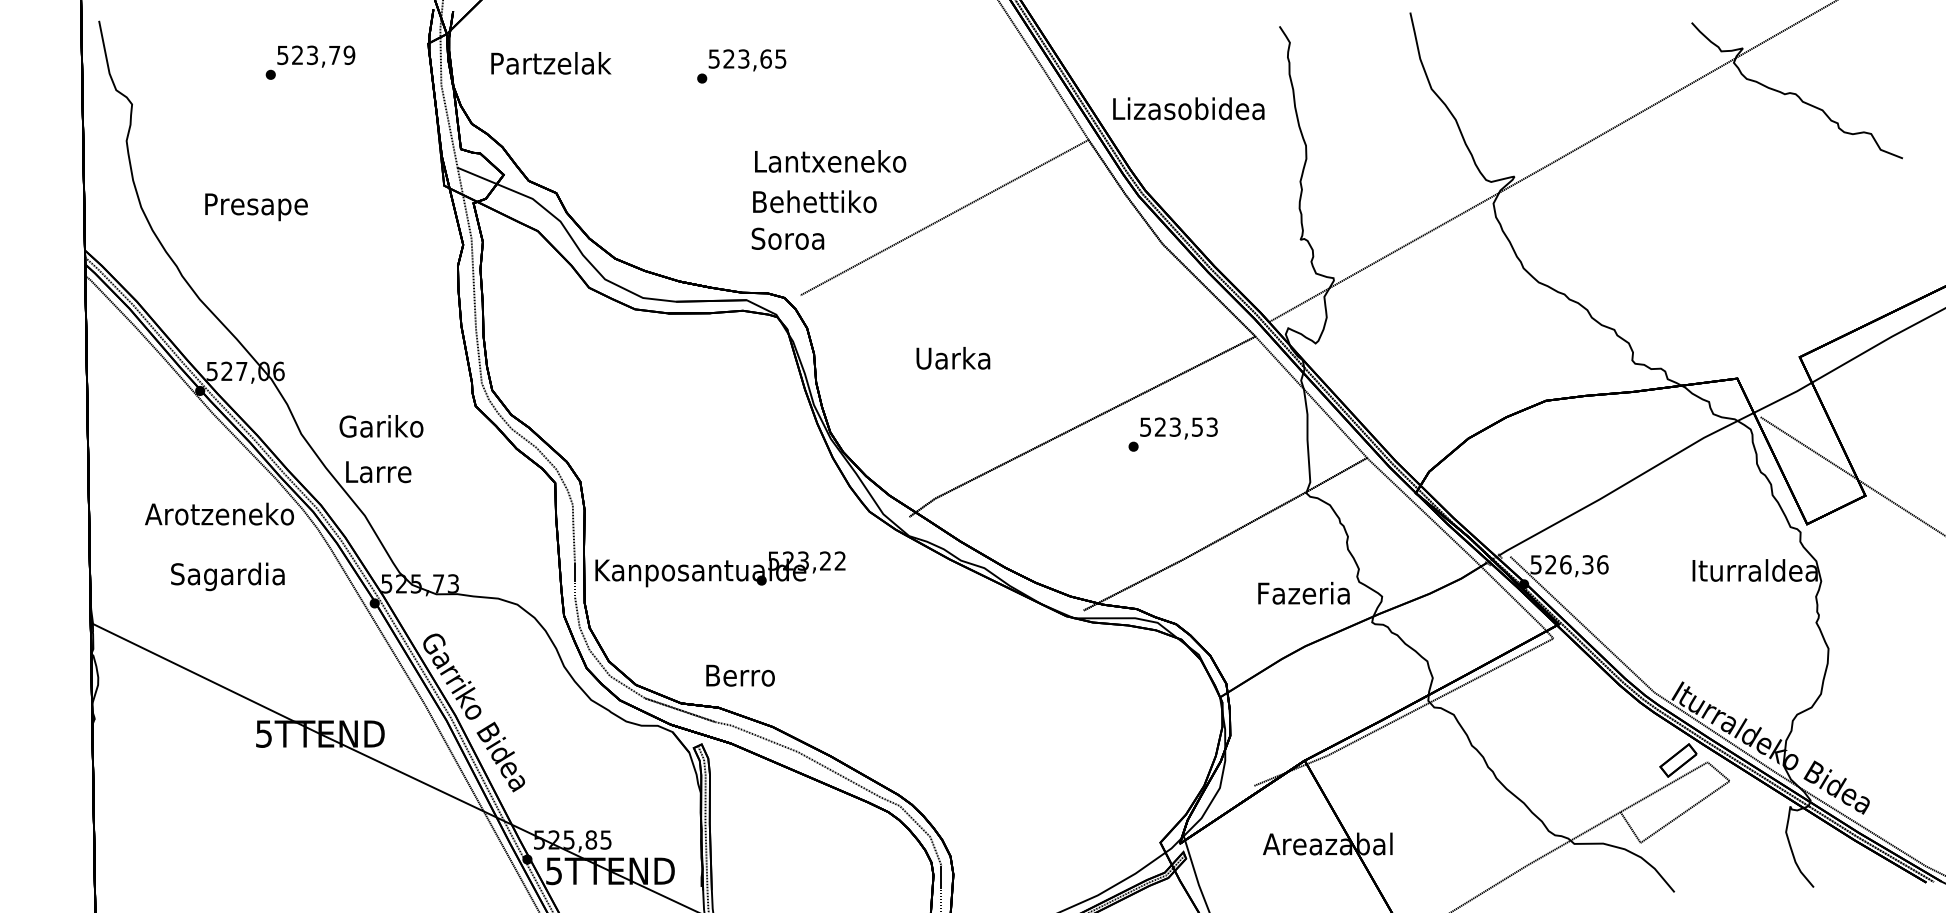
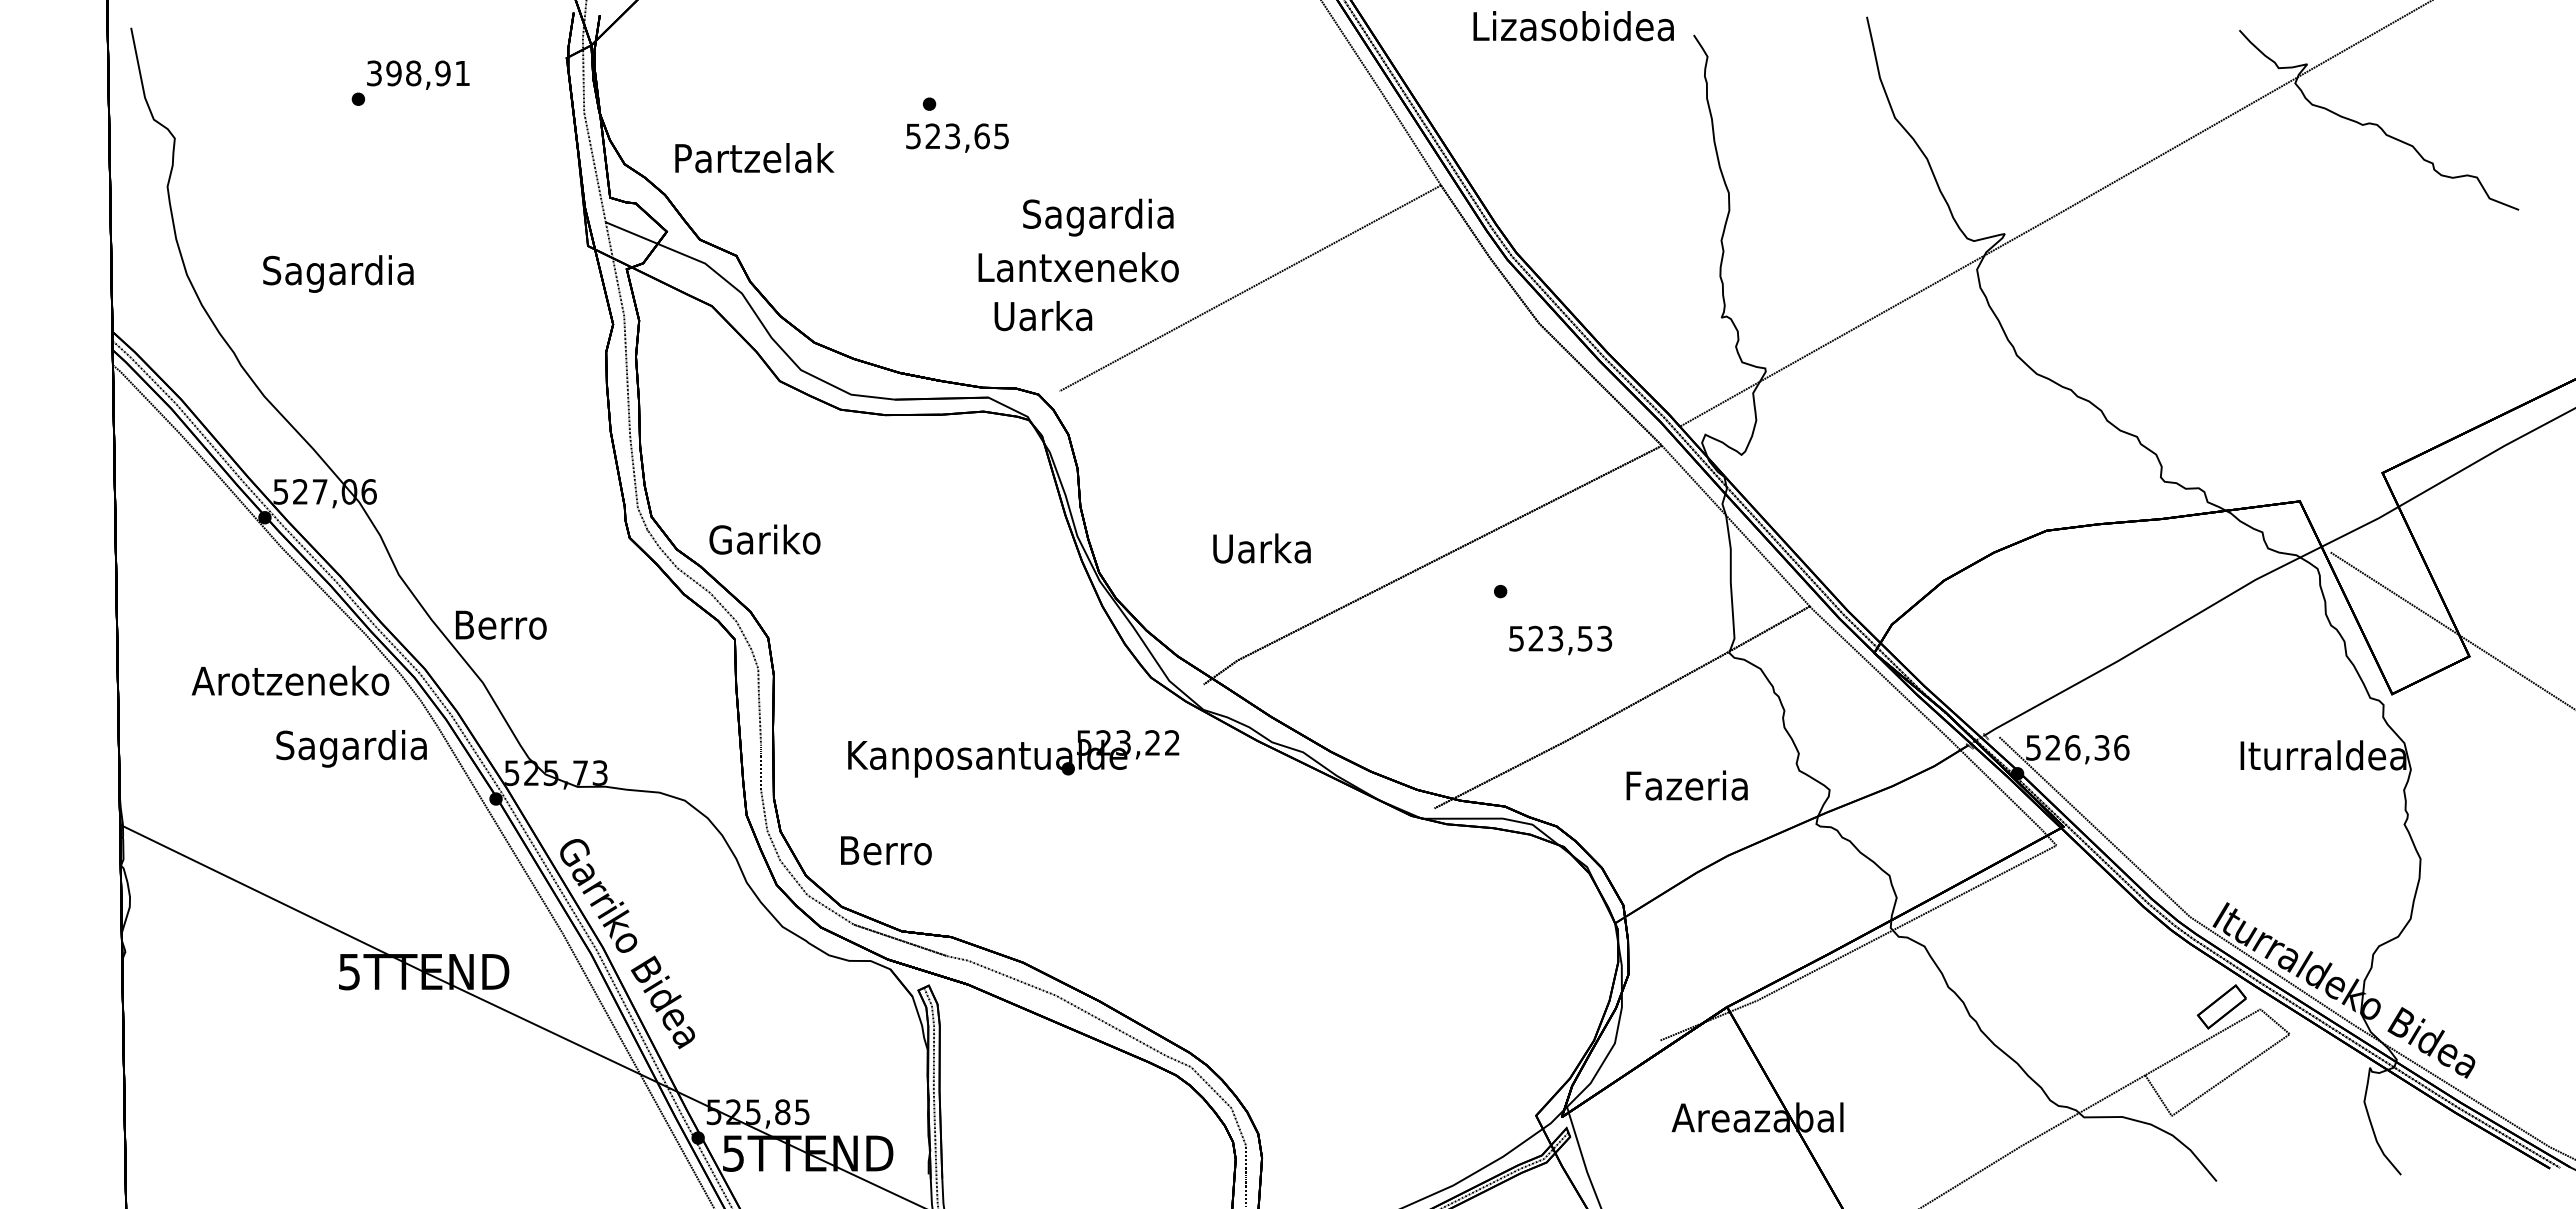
text: (316, 55) -> (418, 73), 523,79 -> 398,91
text: (747, 59) -> (957, 137), moved
text: (551, 63) -> (754, 158), moved
text: (1188, 109) -> (1573, 26), moved
text: (830, 164) -> (1099, 217), Lantxeneko -> Sagardia
text: (814, 201) -> (1078, 267), Behettiko -> Lantxeneko
text: (255, 206) -> (338, 273), Presape -> Sagardia
text: (788, 238) -> (1043, 316), Soroa -> Uarka
text: (952, 358) -> (1261, 548), moved
text: (381, 426) -> (764, 539), moved
text: (1178, 428) -> (1560, 640), moved
text: (378, 471) -> (500, 624), Larre -> Berro
text: (720, 569) -> (1013, 753), moved
text: (227, 576) -> (351, 748), moved
text: (1303, 593) -> (1686, 785), moved
text: (740, 675) -> (886, 850), moved

